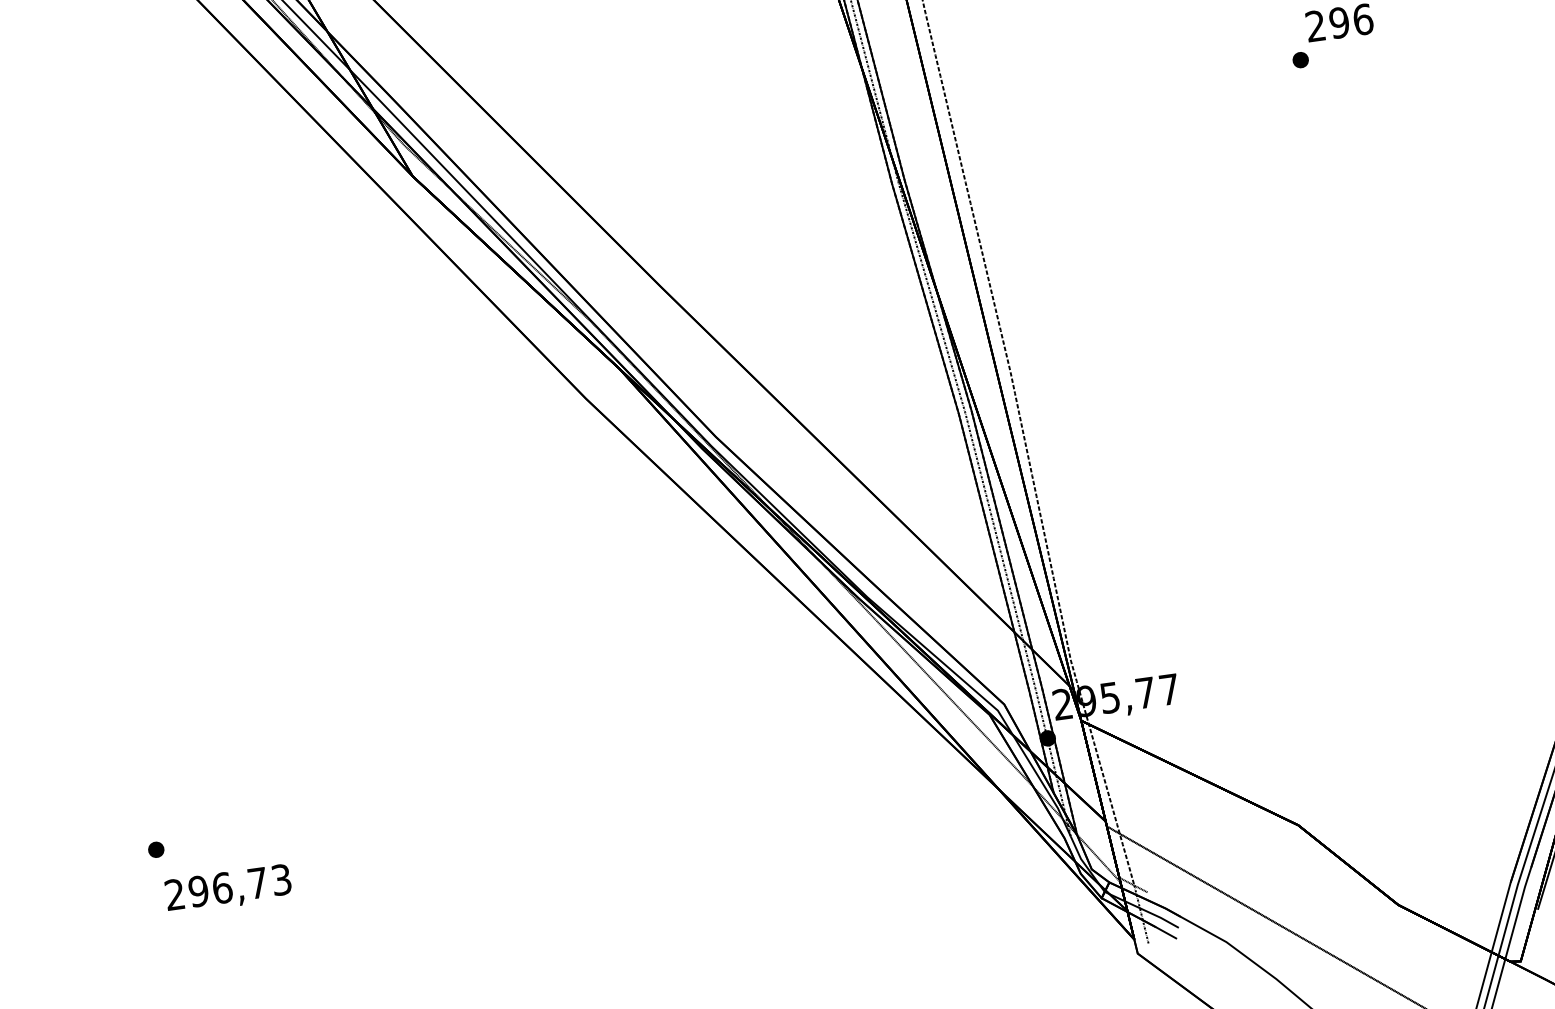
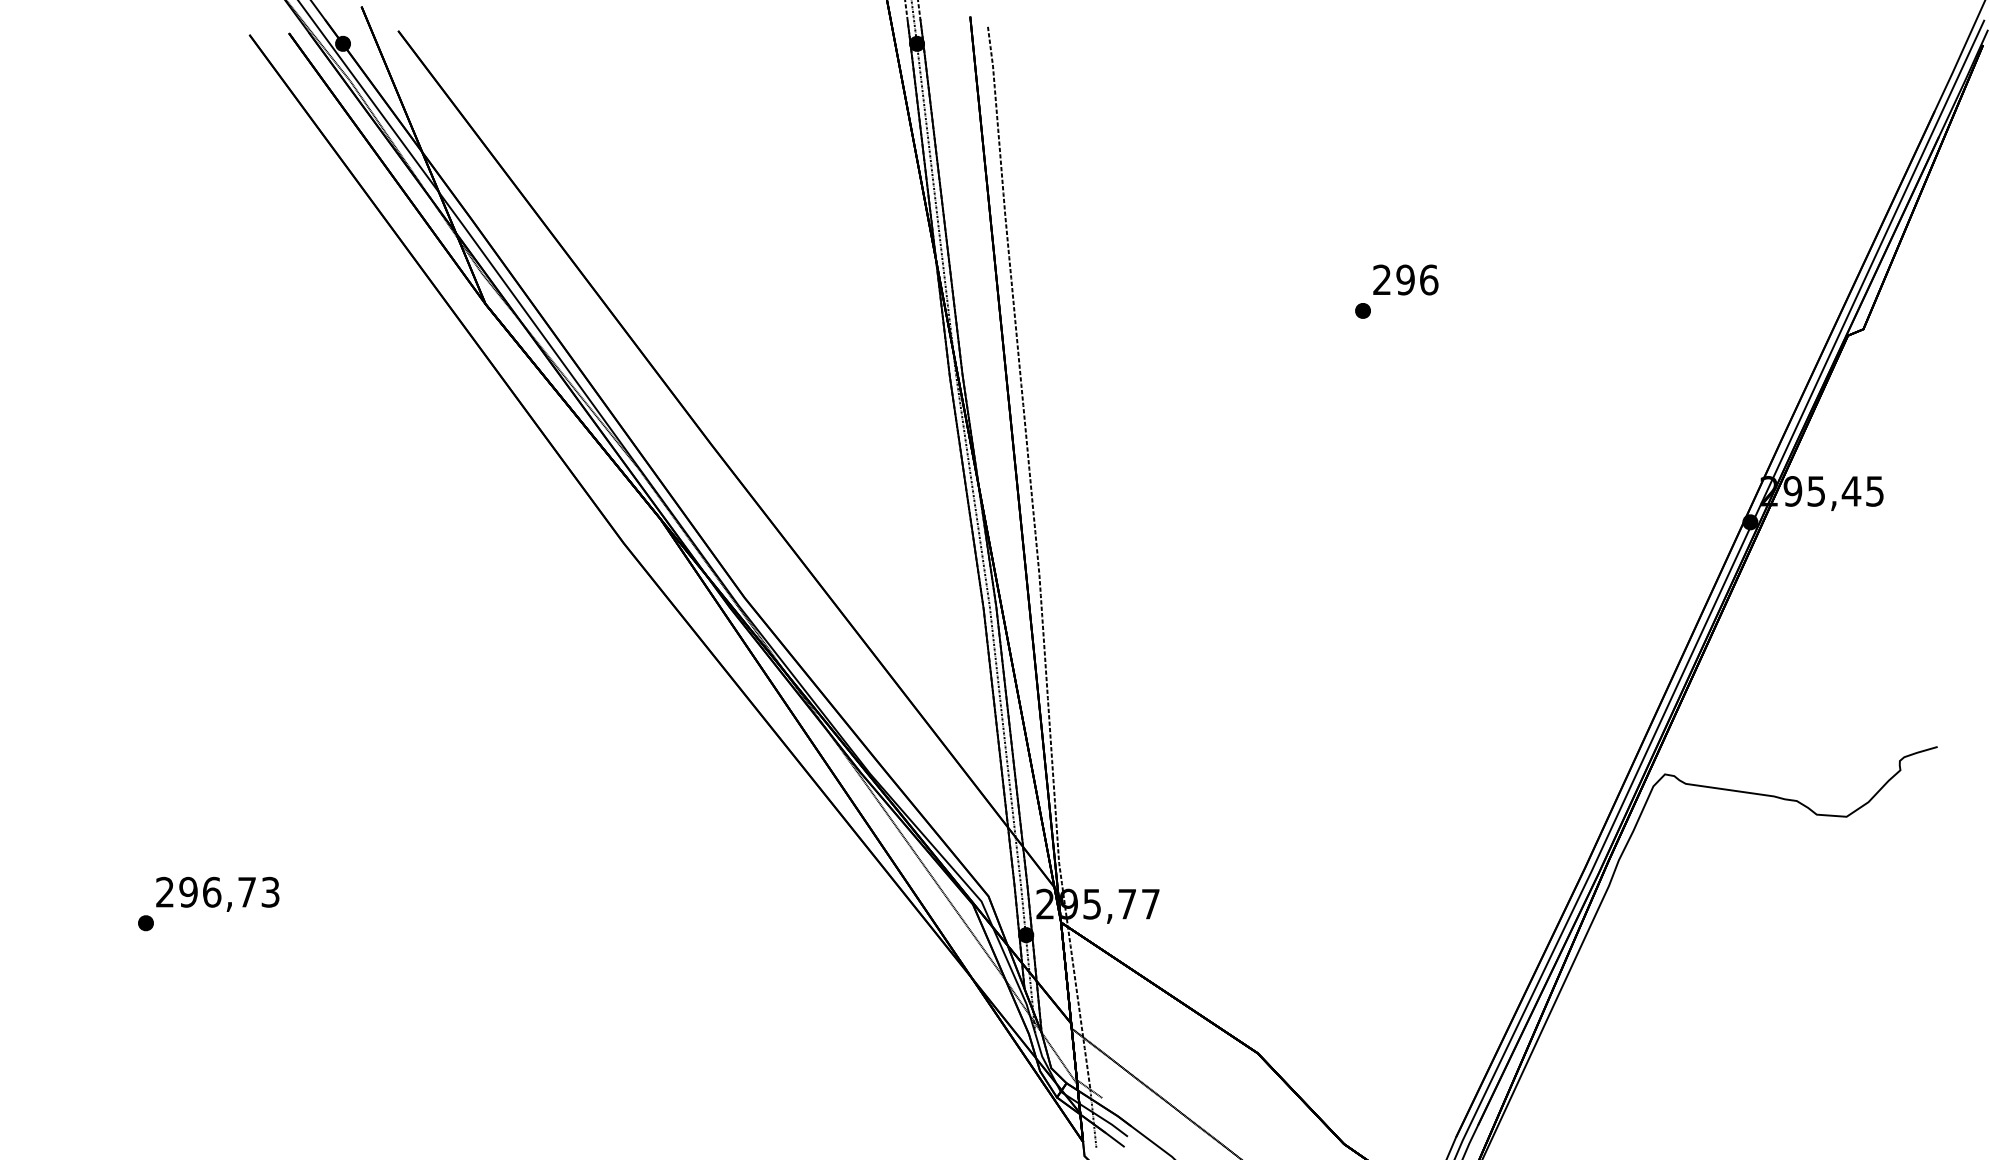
text: (228, 888) -> (217, 893), moved

